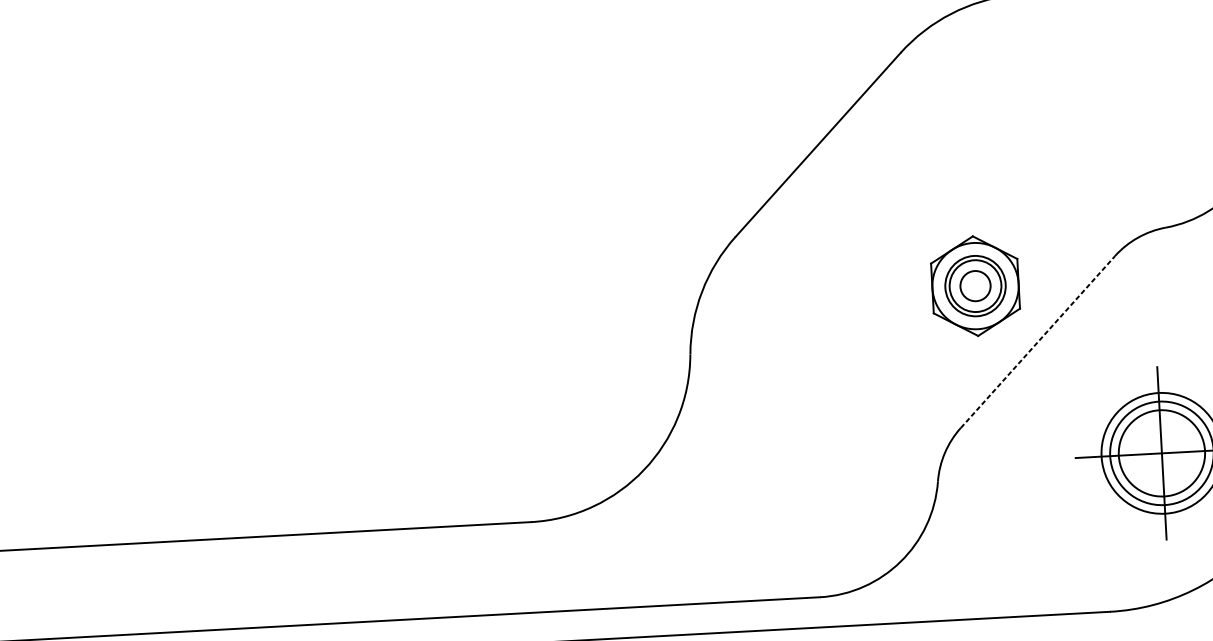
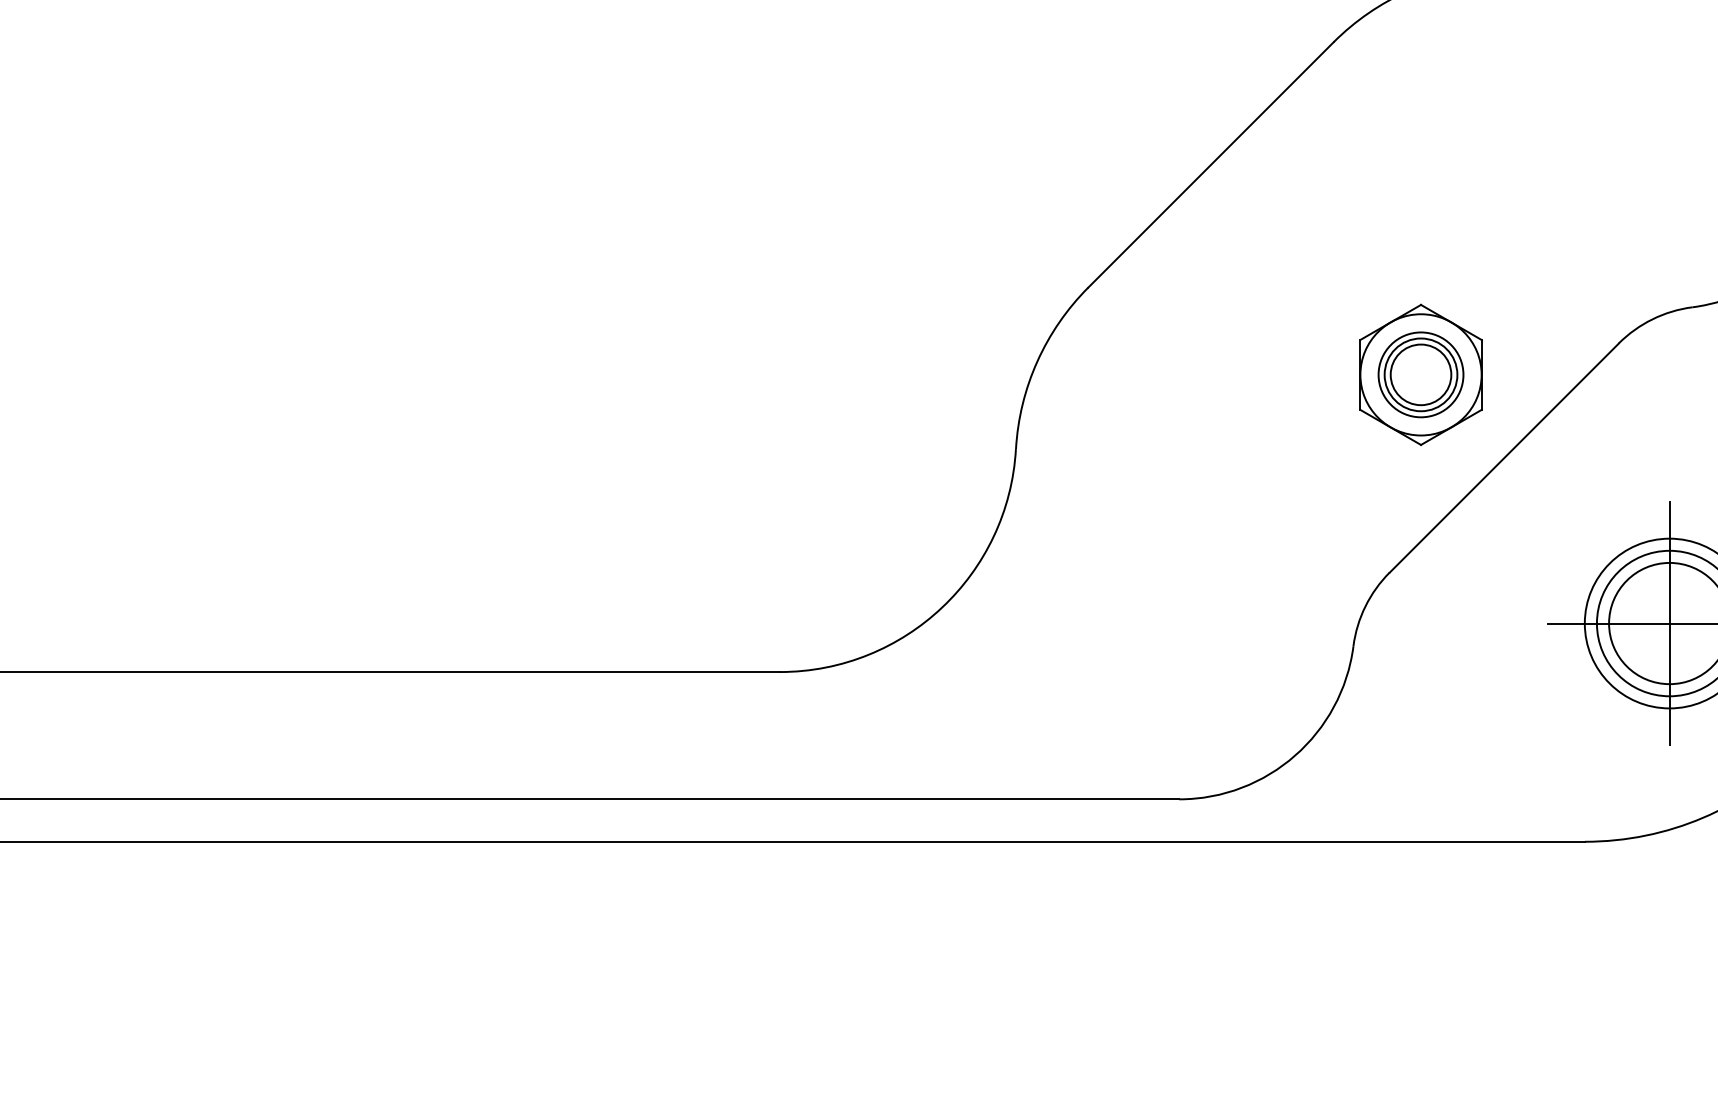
circle: (975, 285) -> (1420, 374), size x1.43
line: (1038, 342) -> (1504, 458), dashed -> solid

